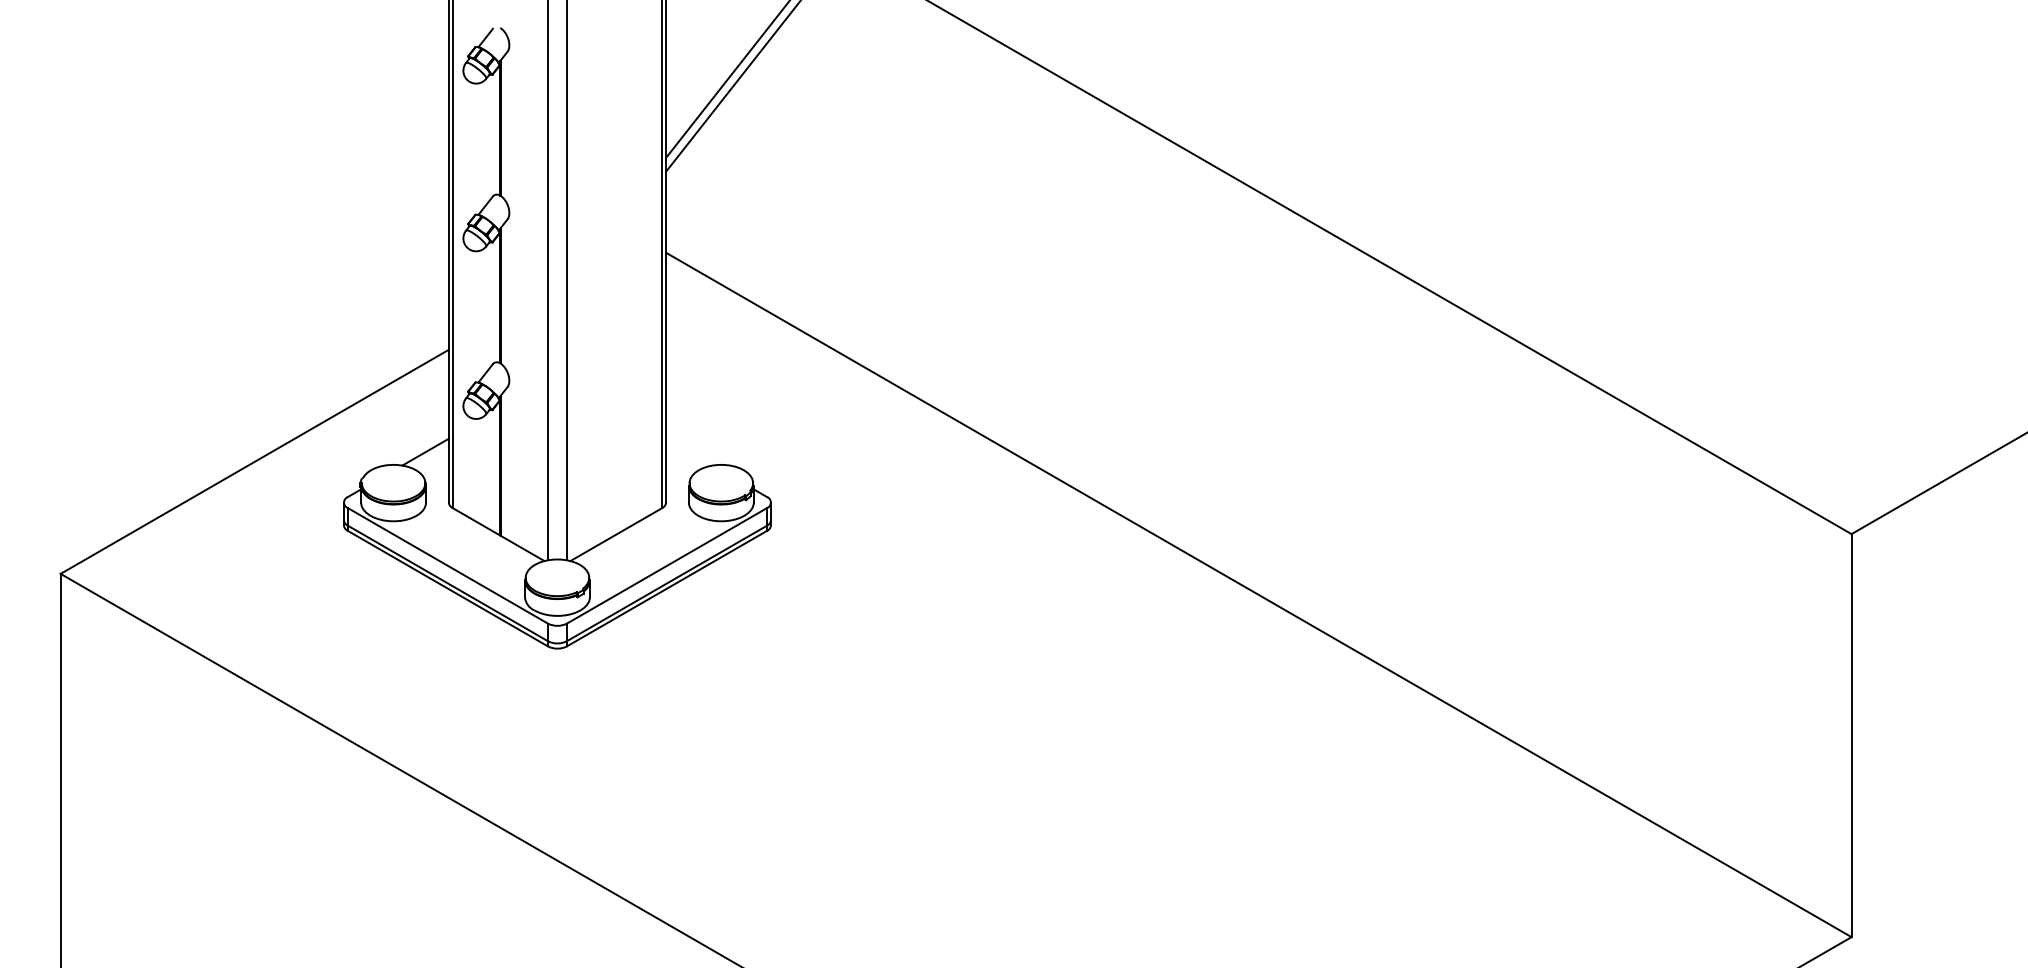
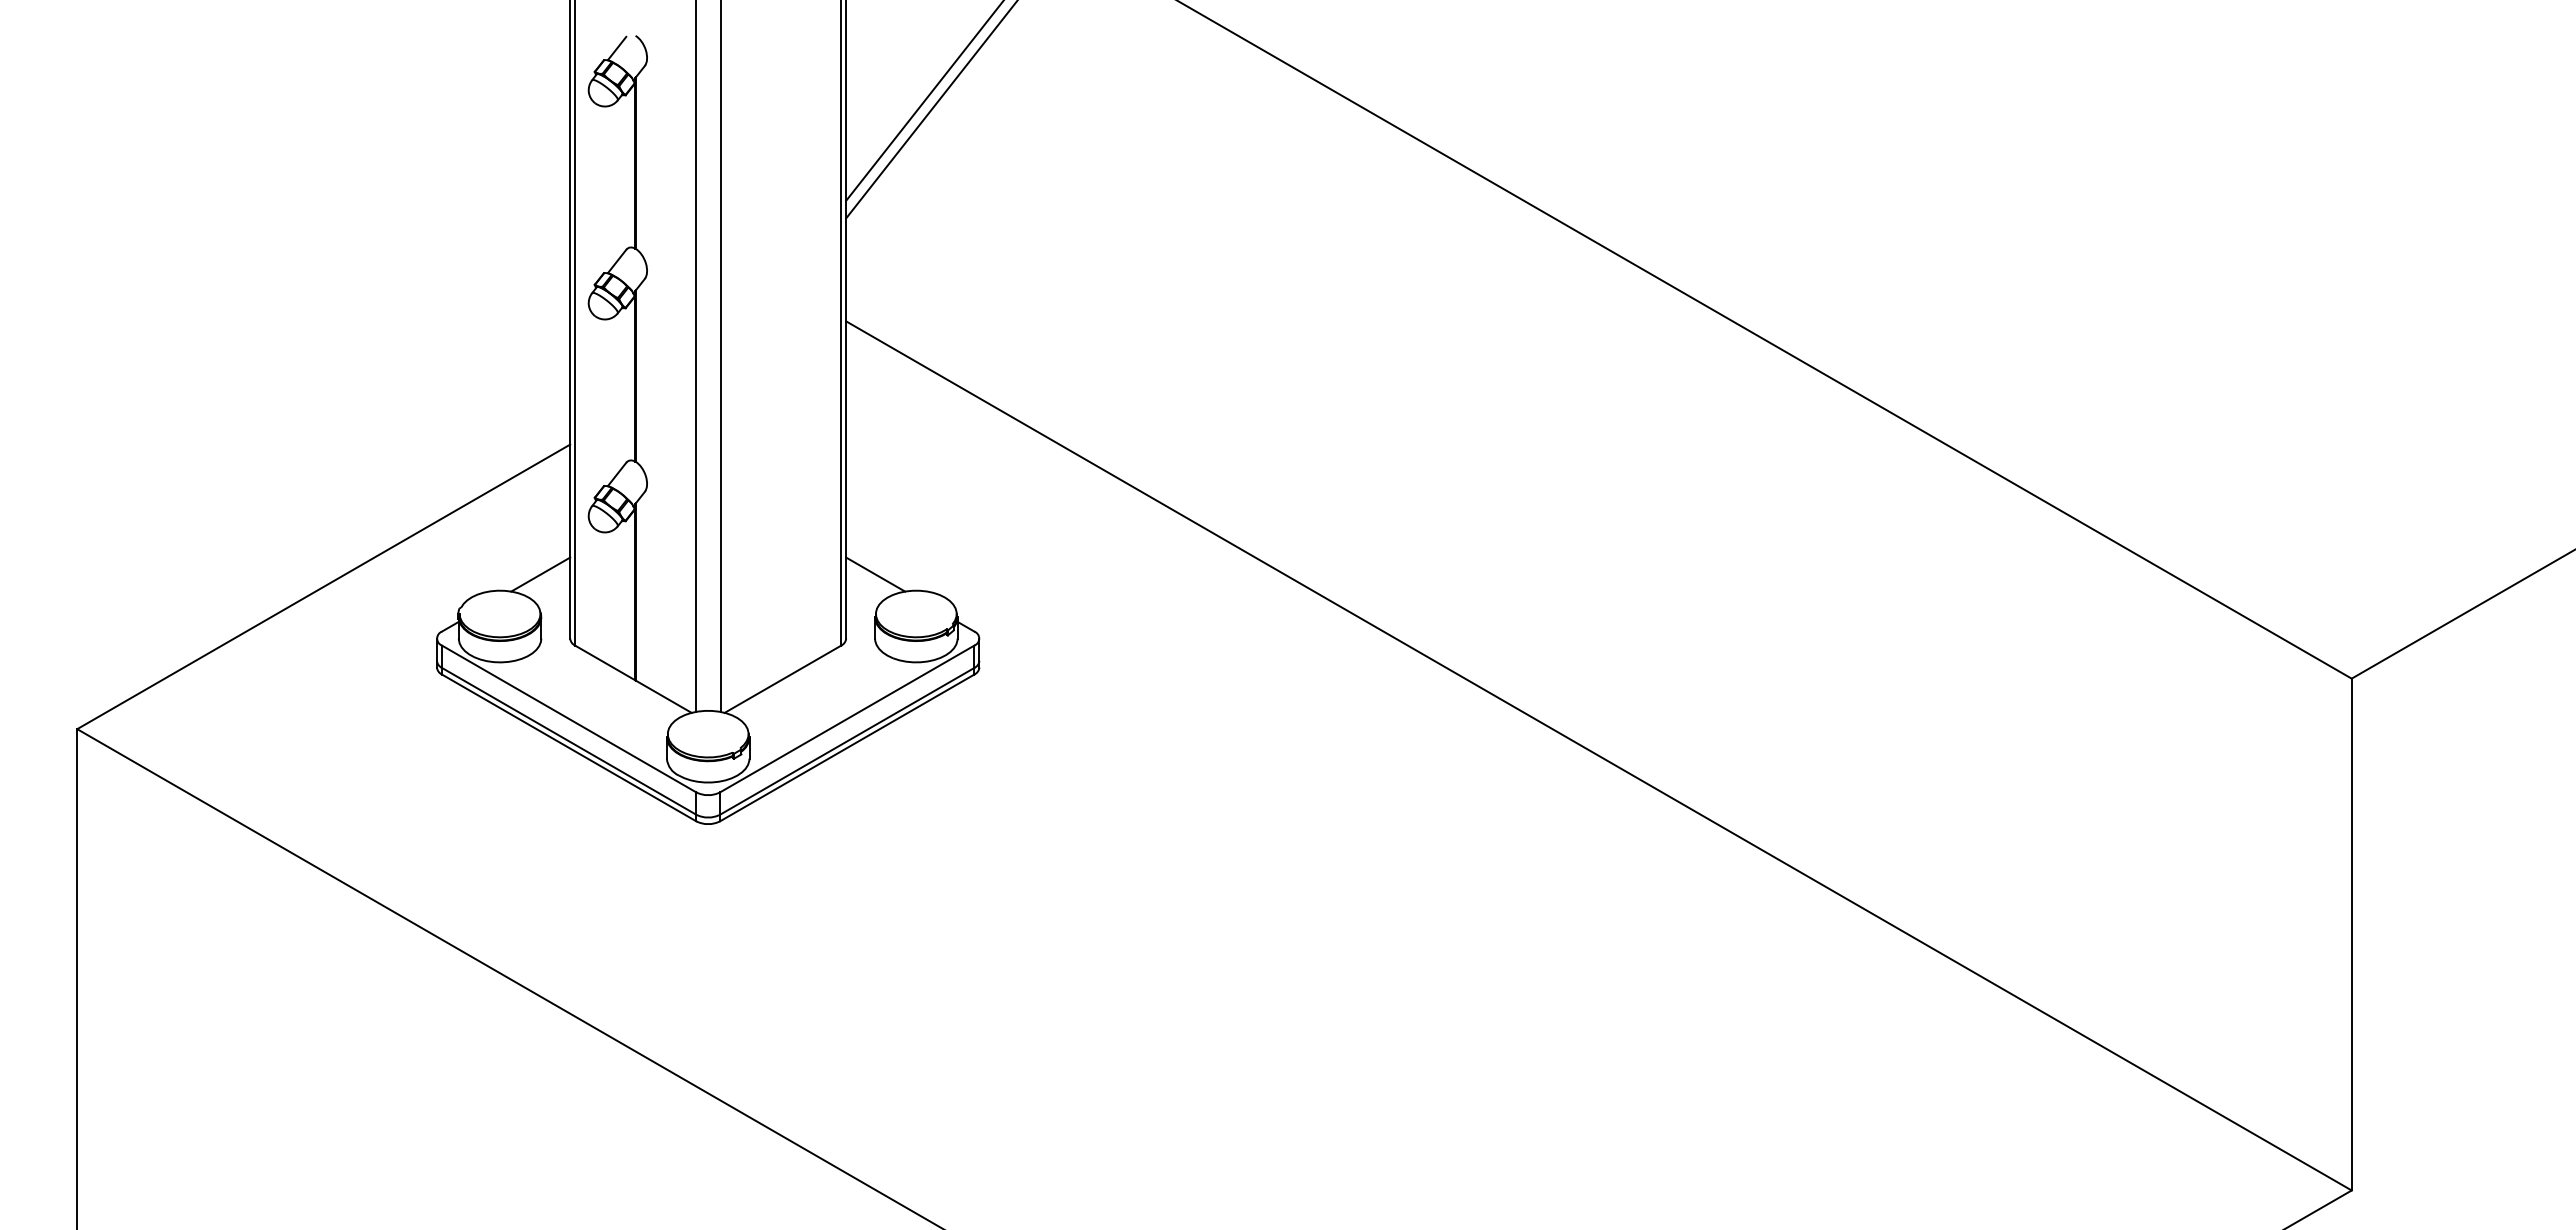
line: (689, 452) -> (875, 574), added

